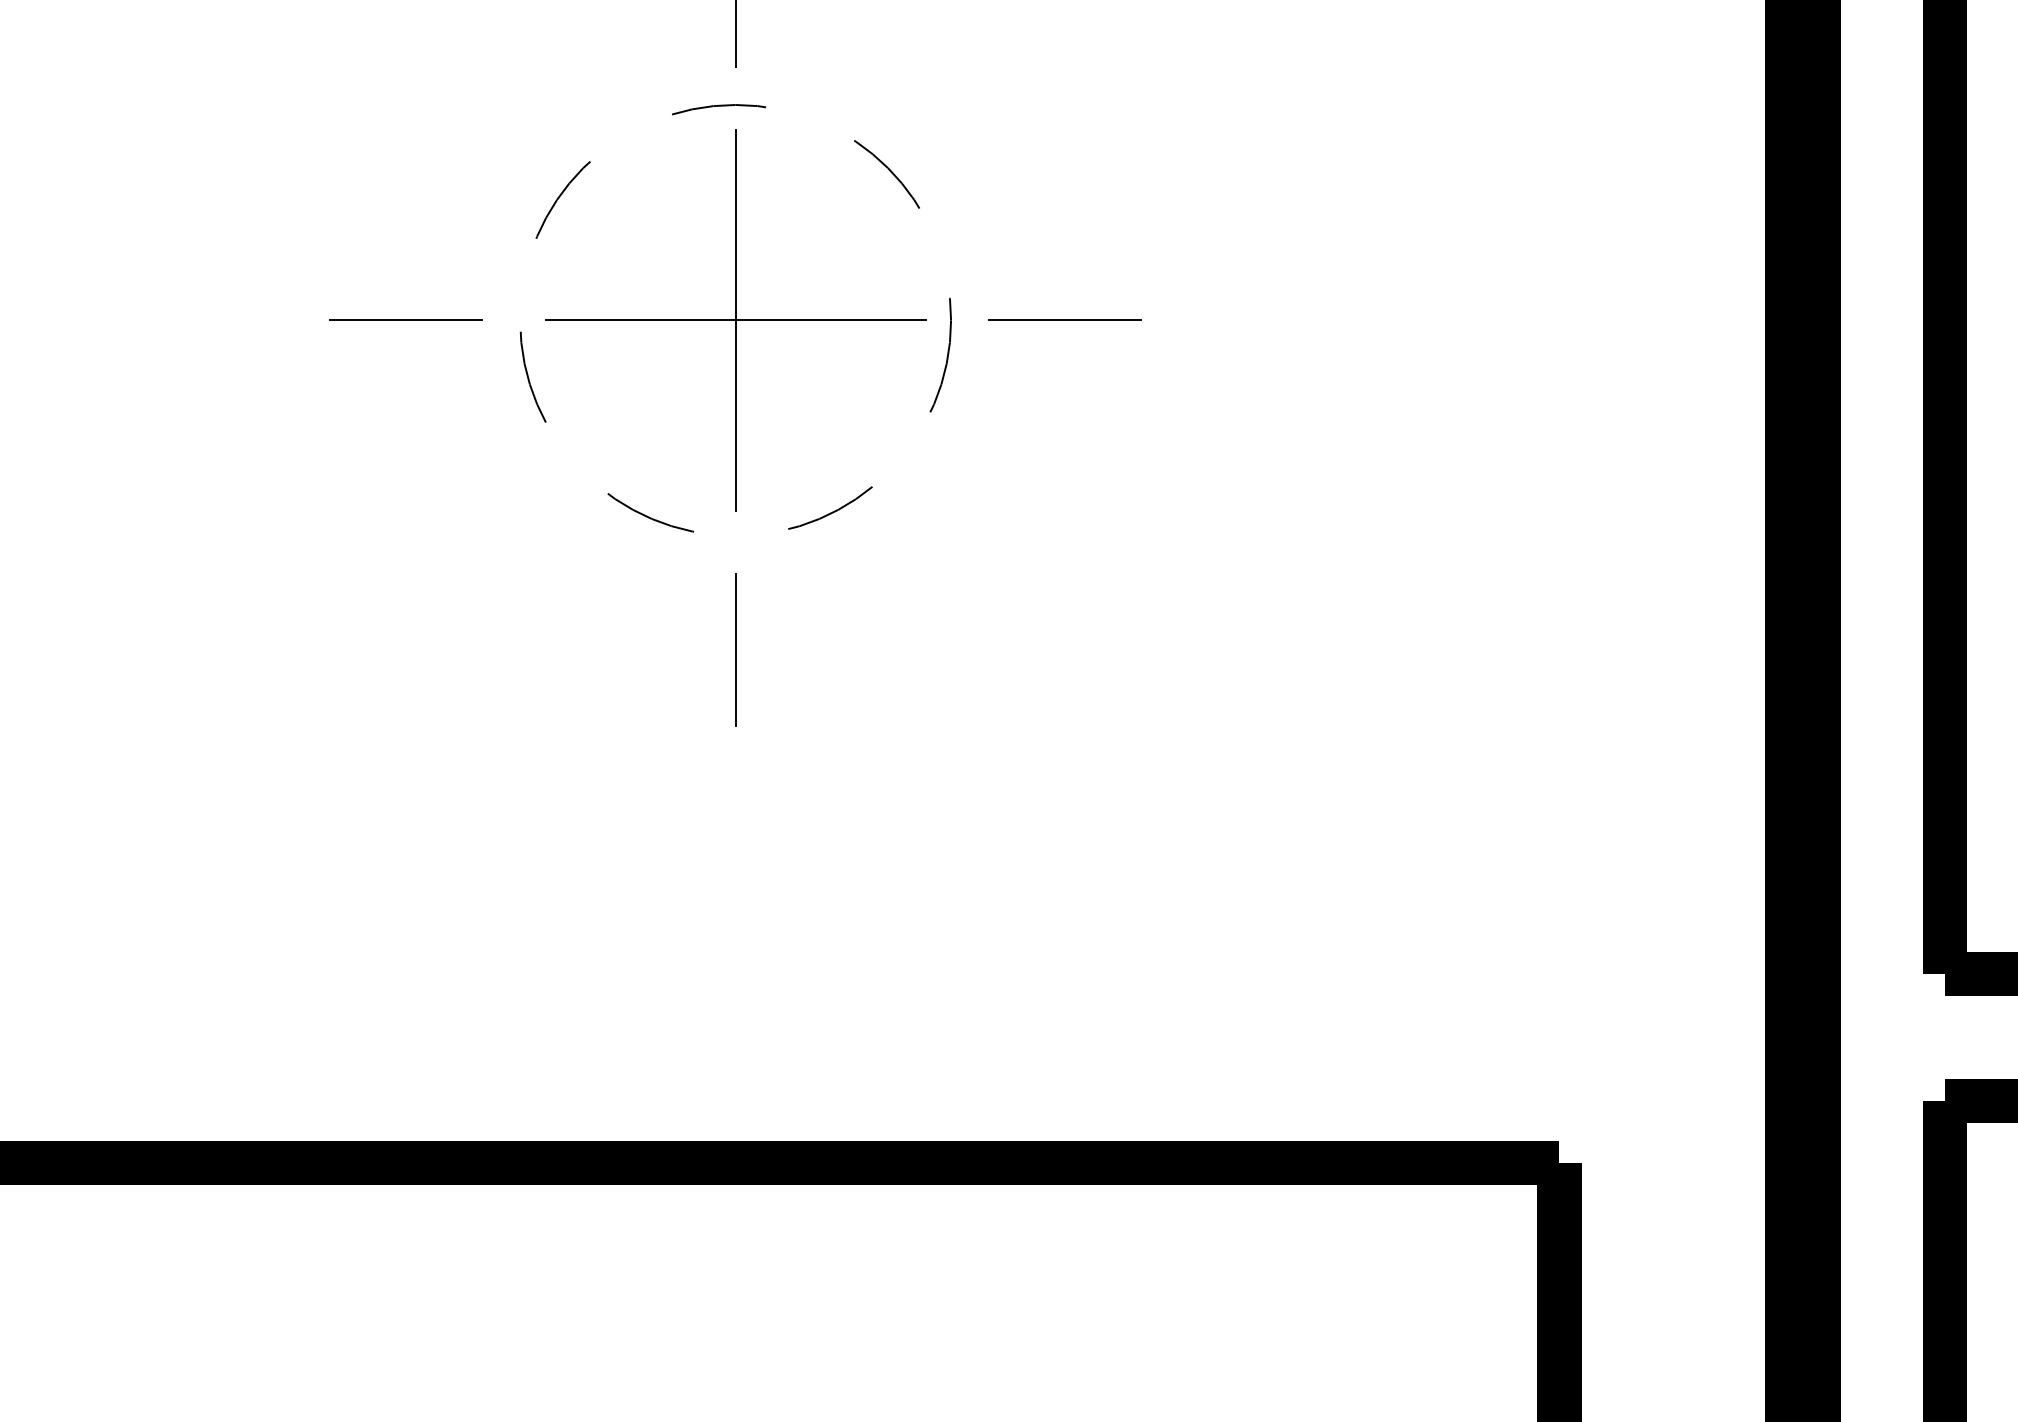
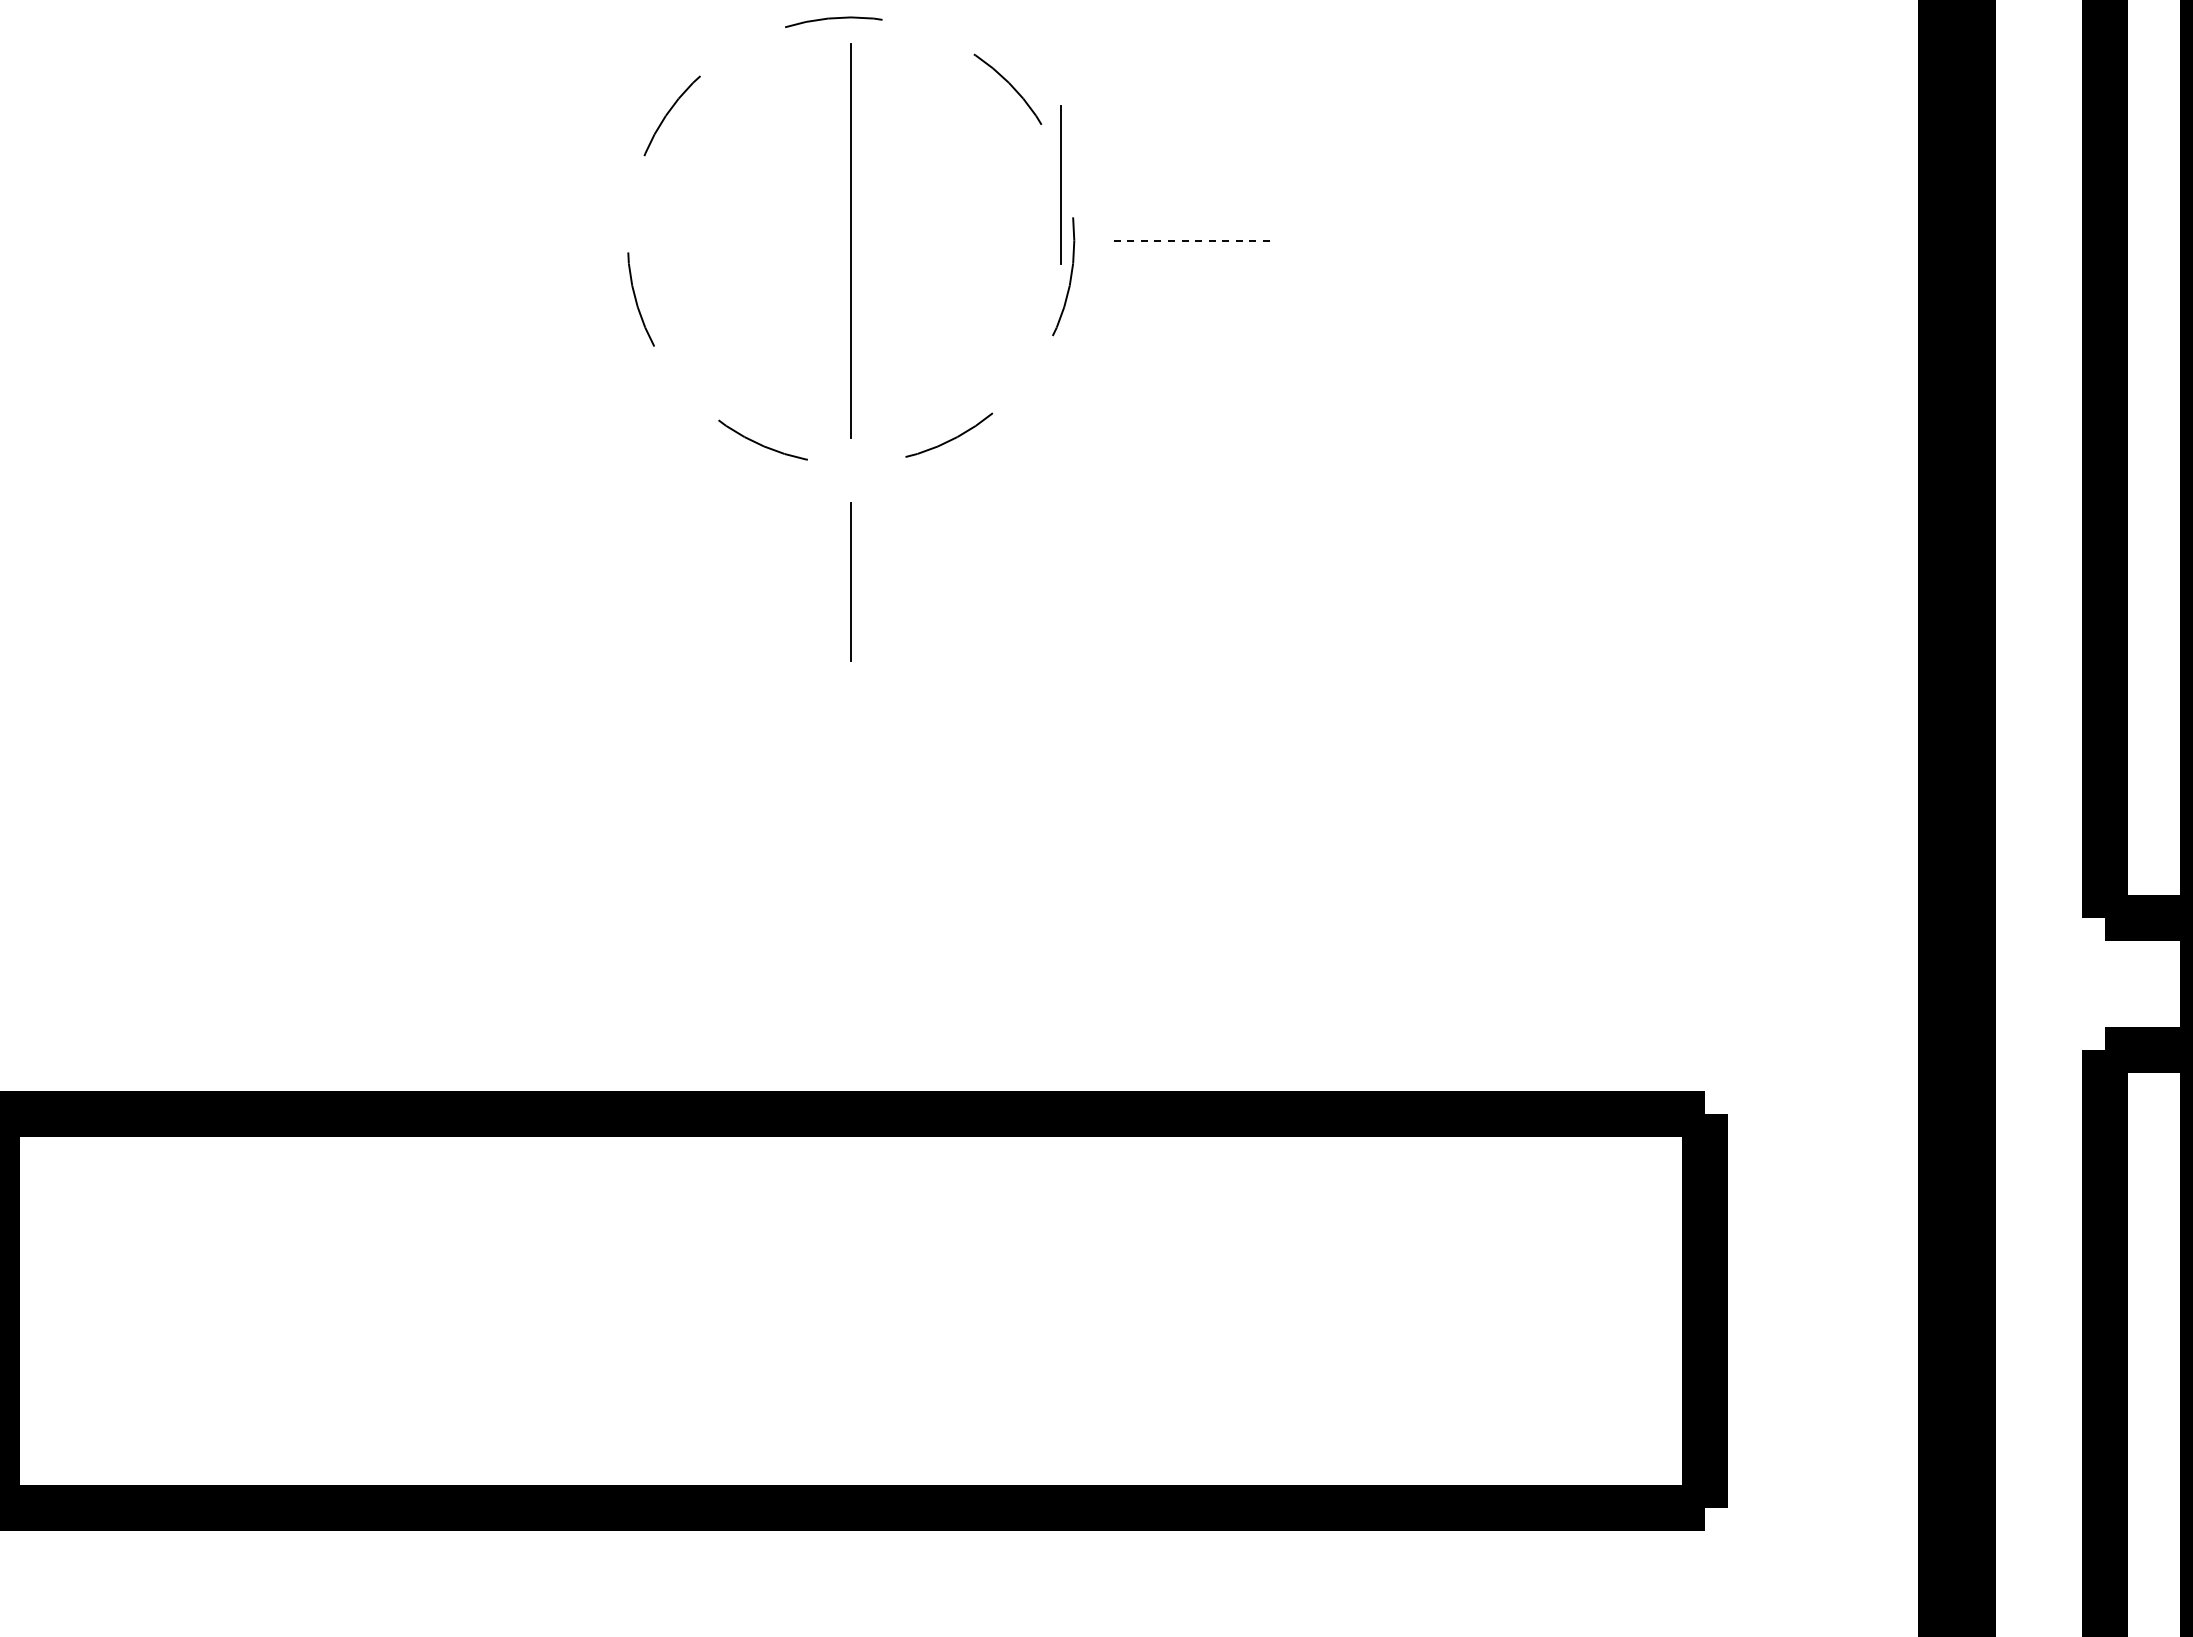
line: (937, 266) -> (1060, 184), added
line: (406, 320) -> (509, 240), removed
line: (735, 320) -> (850, 240), removed
line: (1065, 320) -> (1192, 240), solid -> dashed

